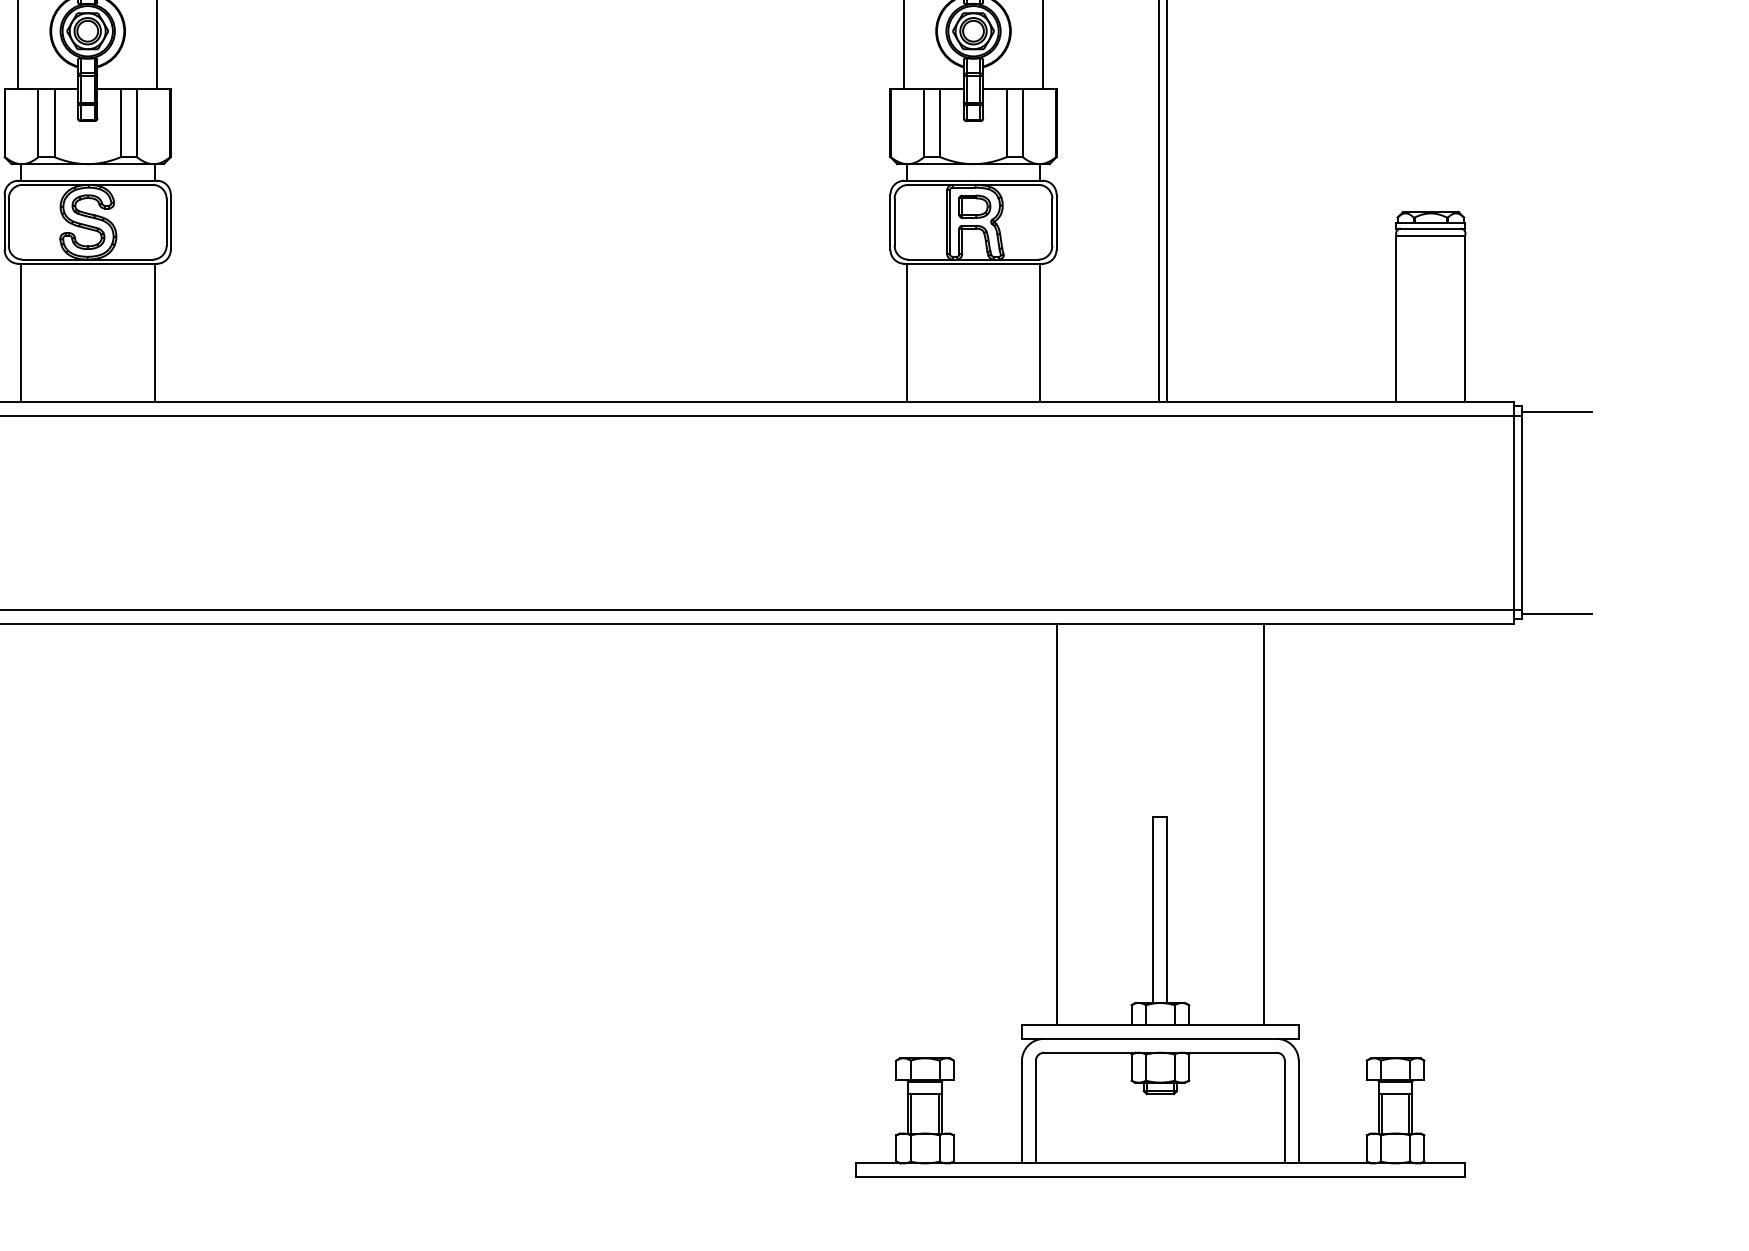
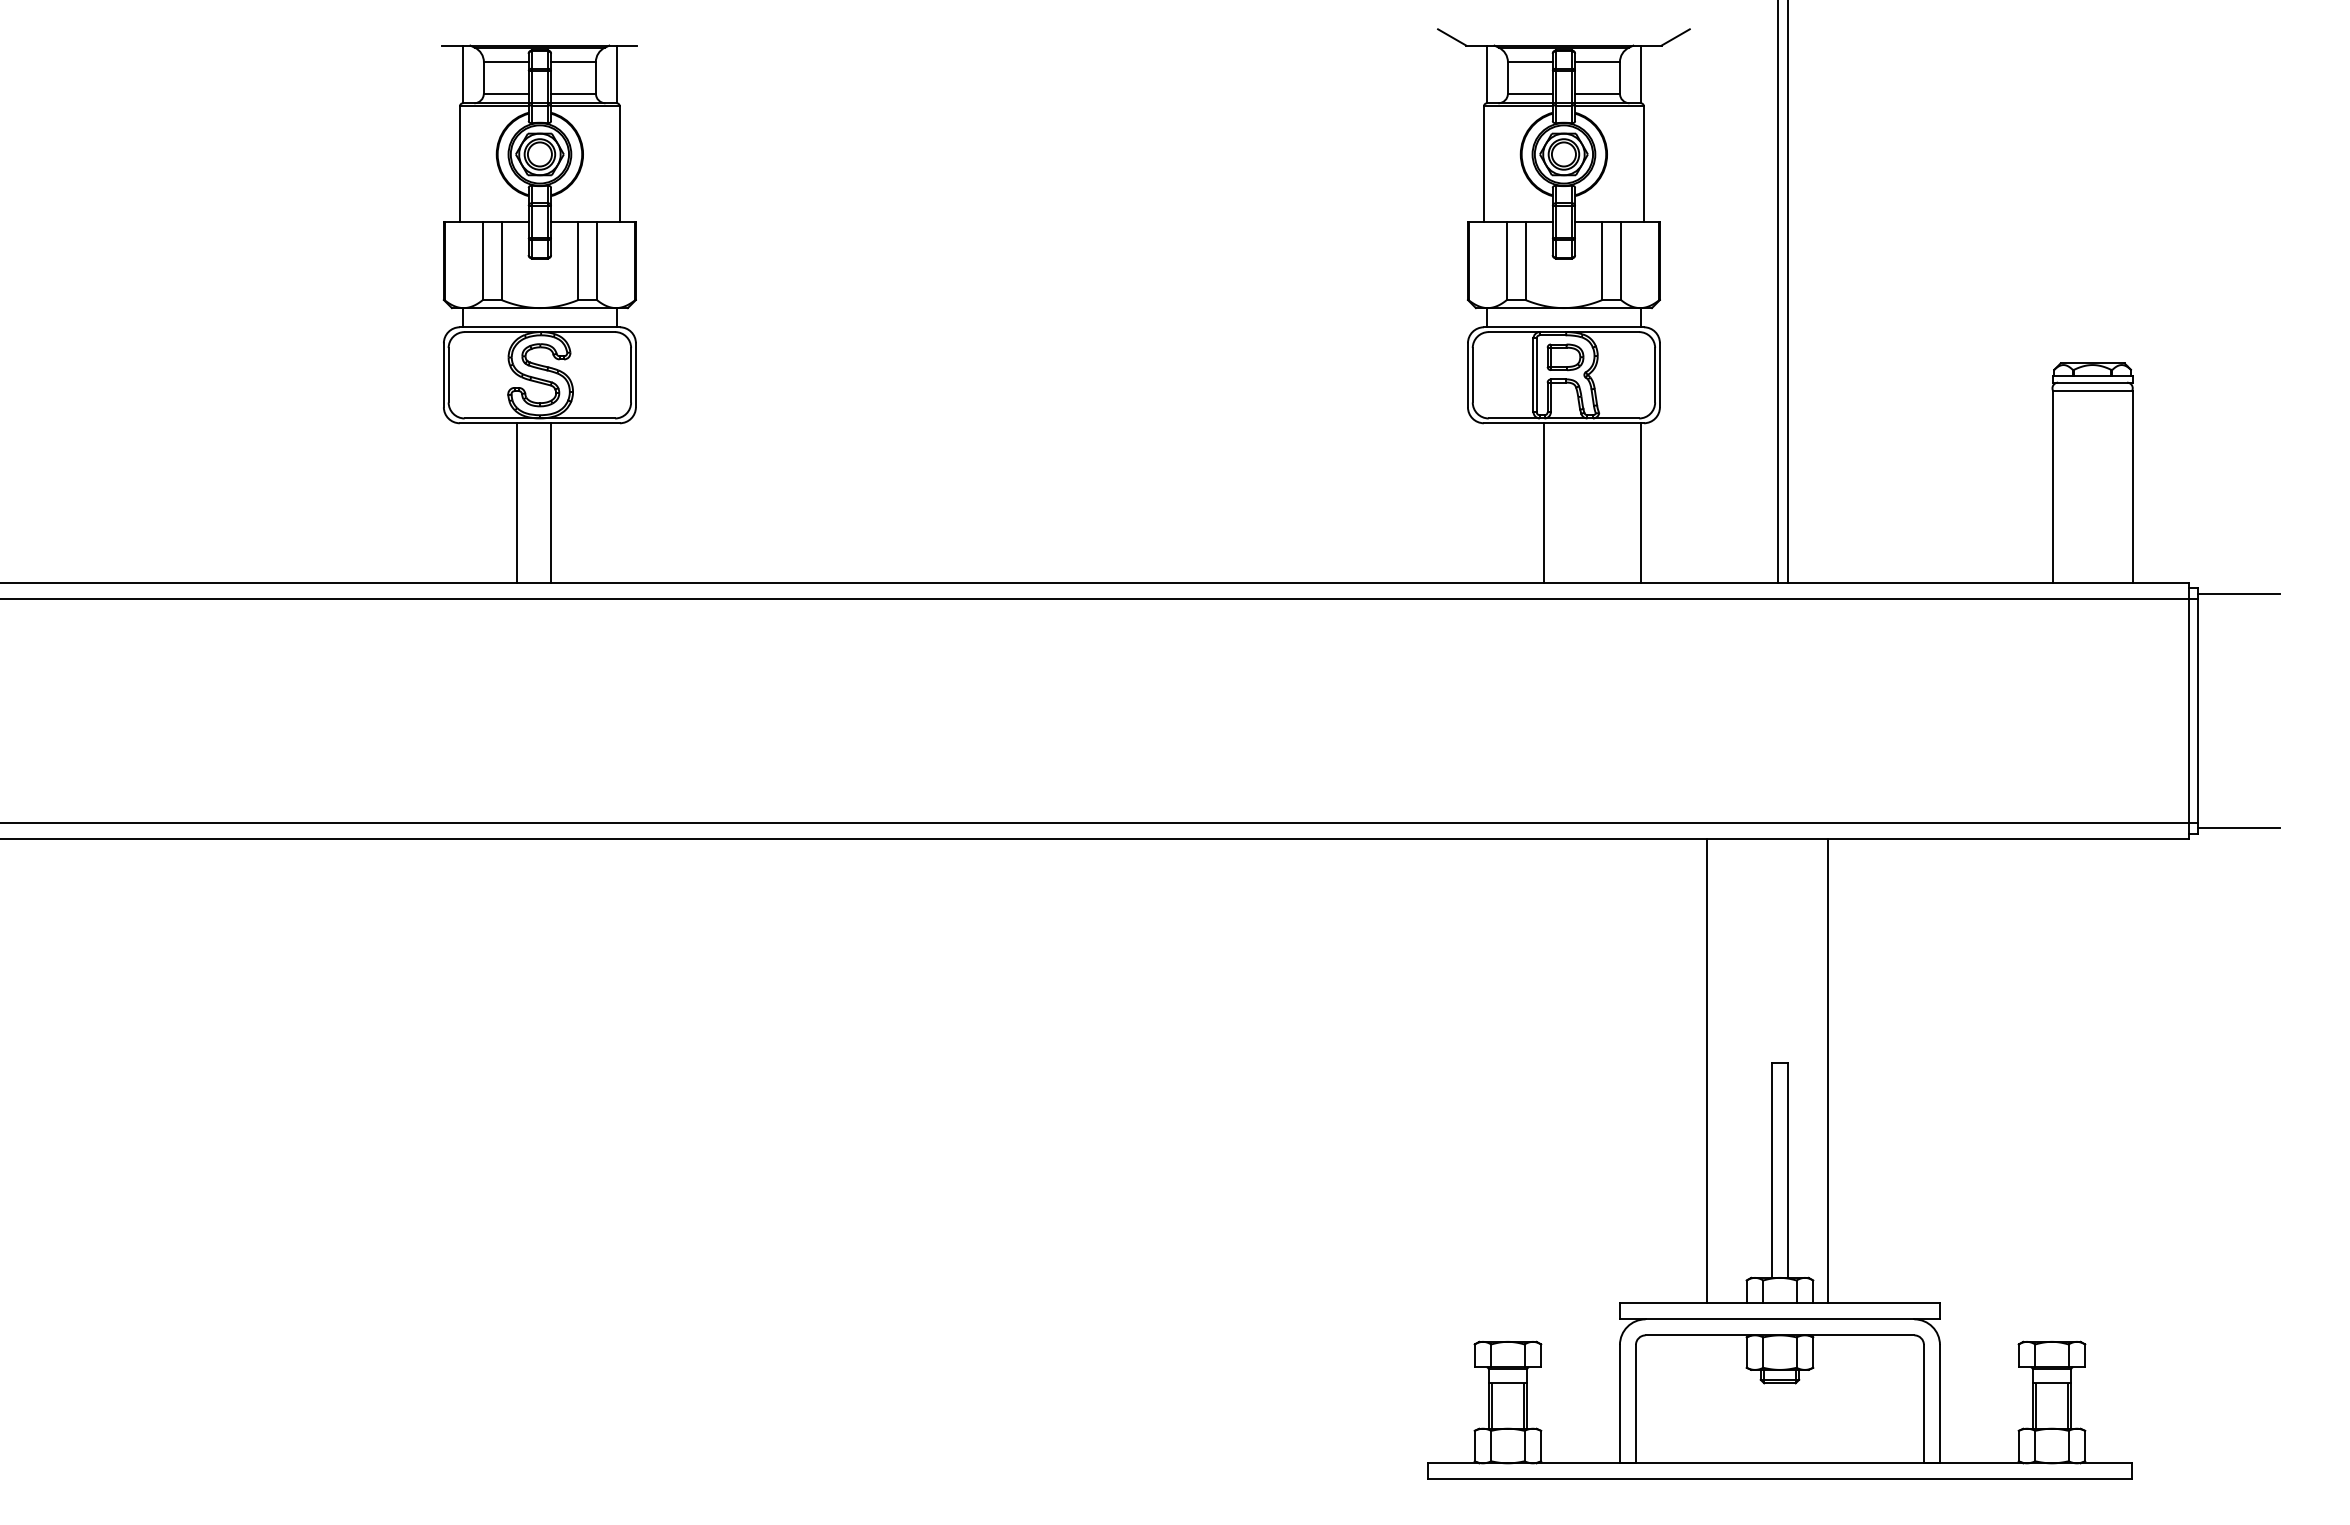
line: (20, 333) -> (516, 503), moved
line: (154, 333) -> (551, 503), moved
line: (906, 333) -> (1543, 503), moved
line: (1056, 824) -> (1706, 1071), moved
line: (1263, 824) -> (1827, 1071), moved

